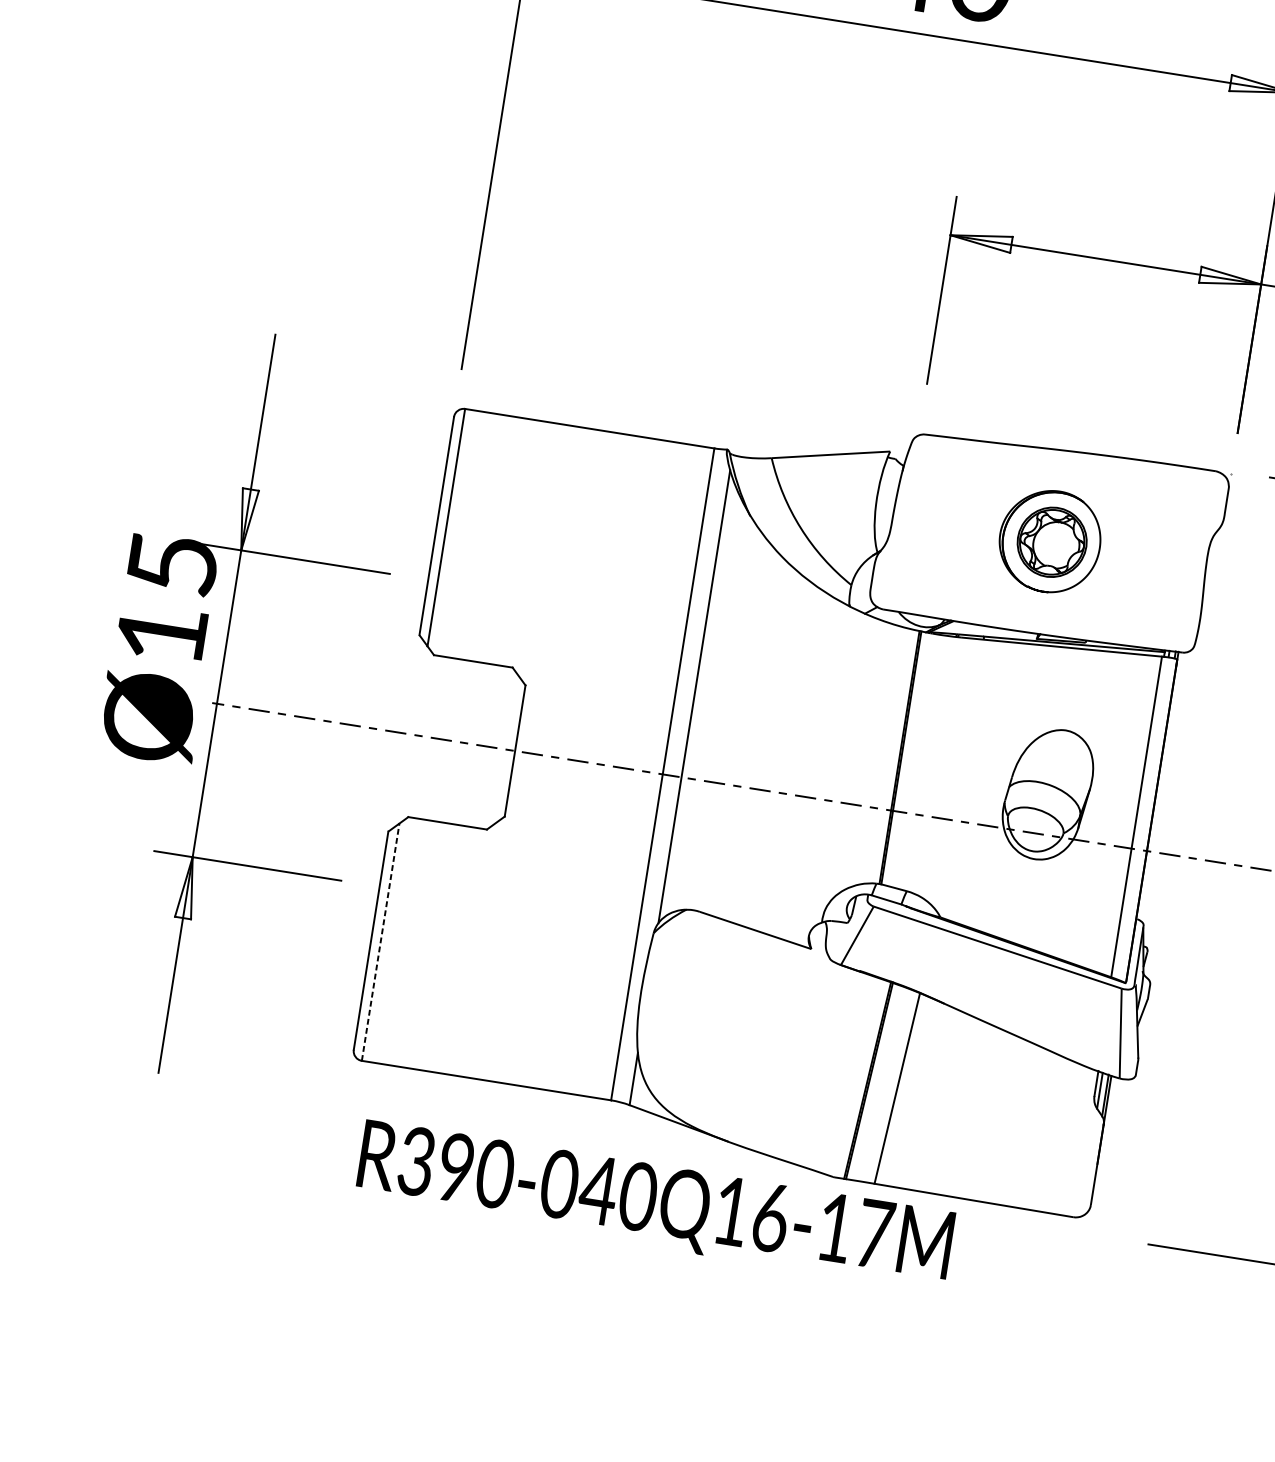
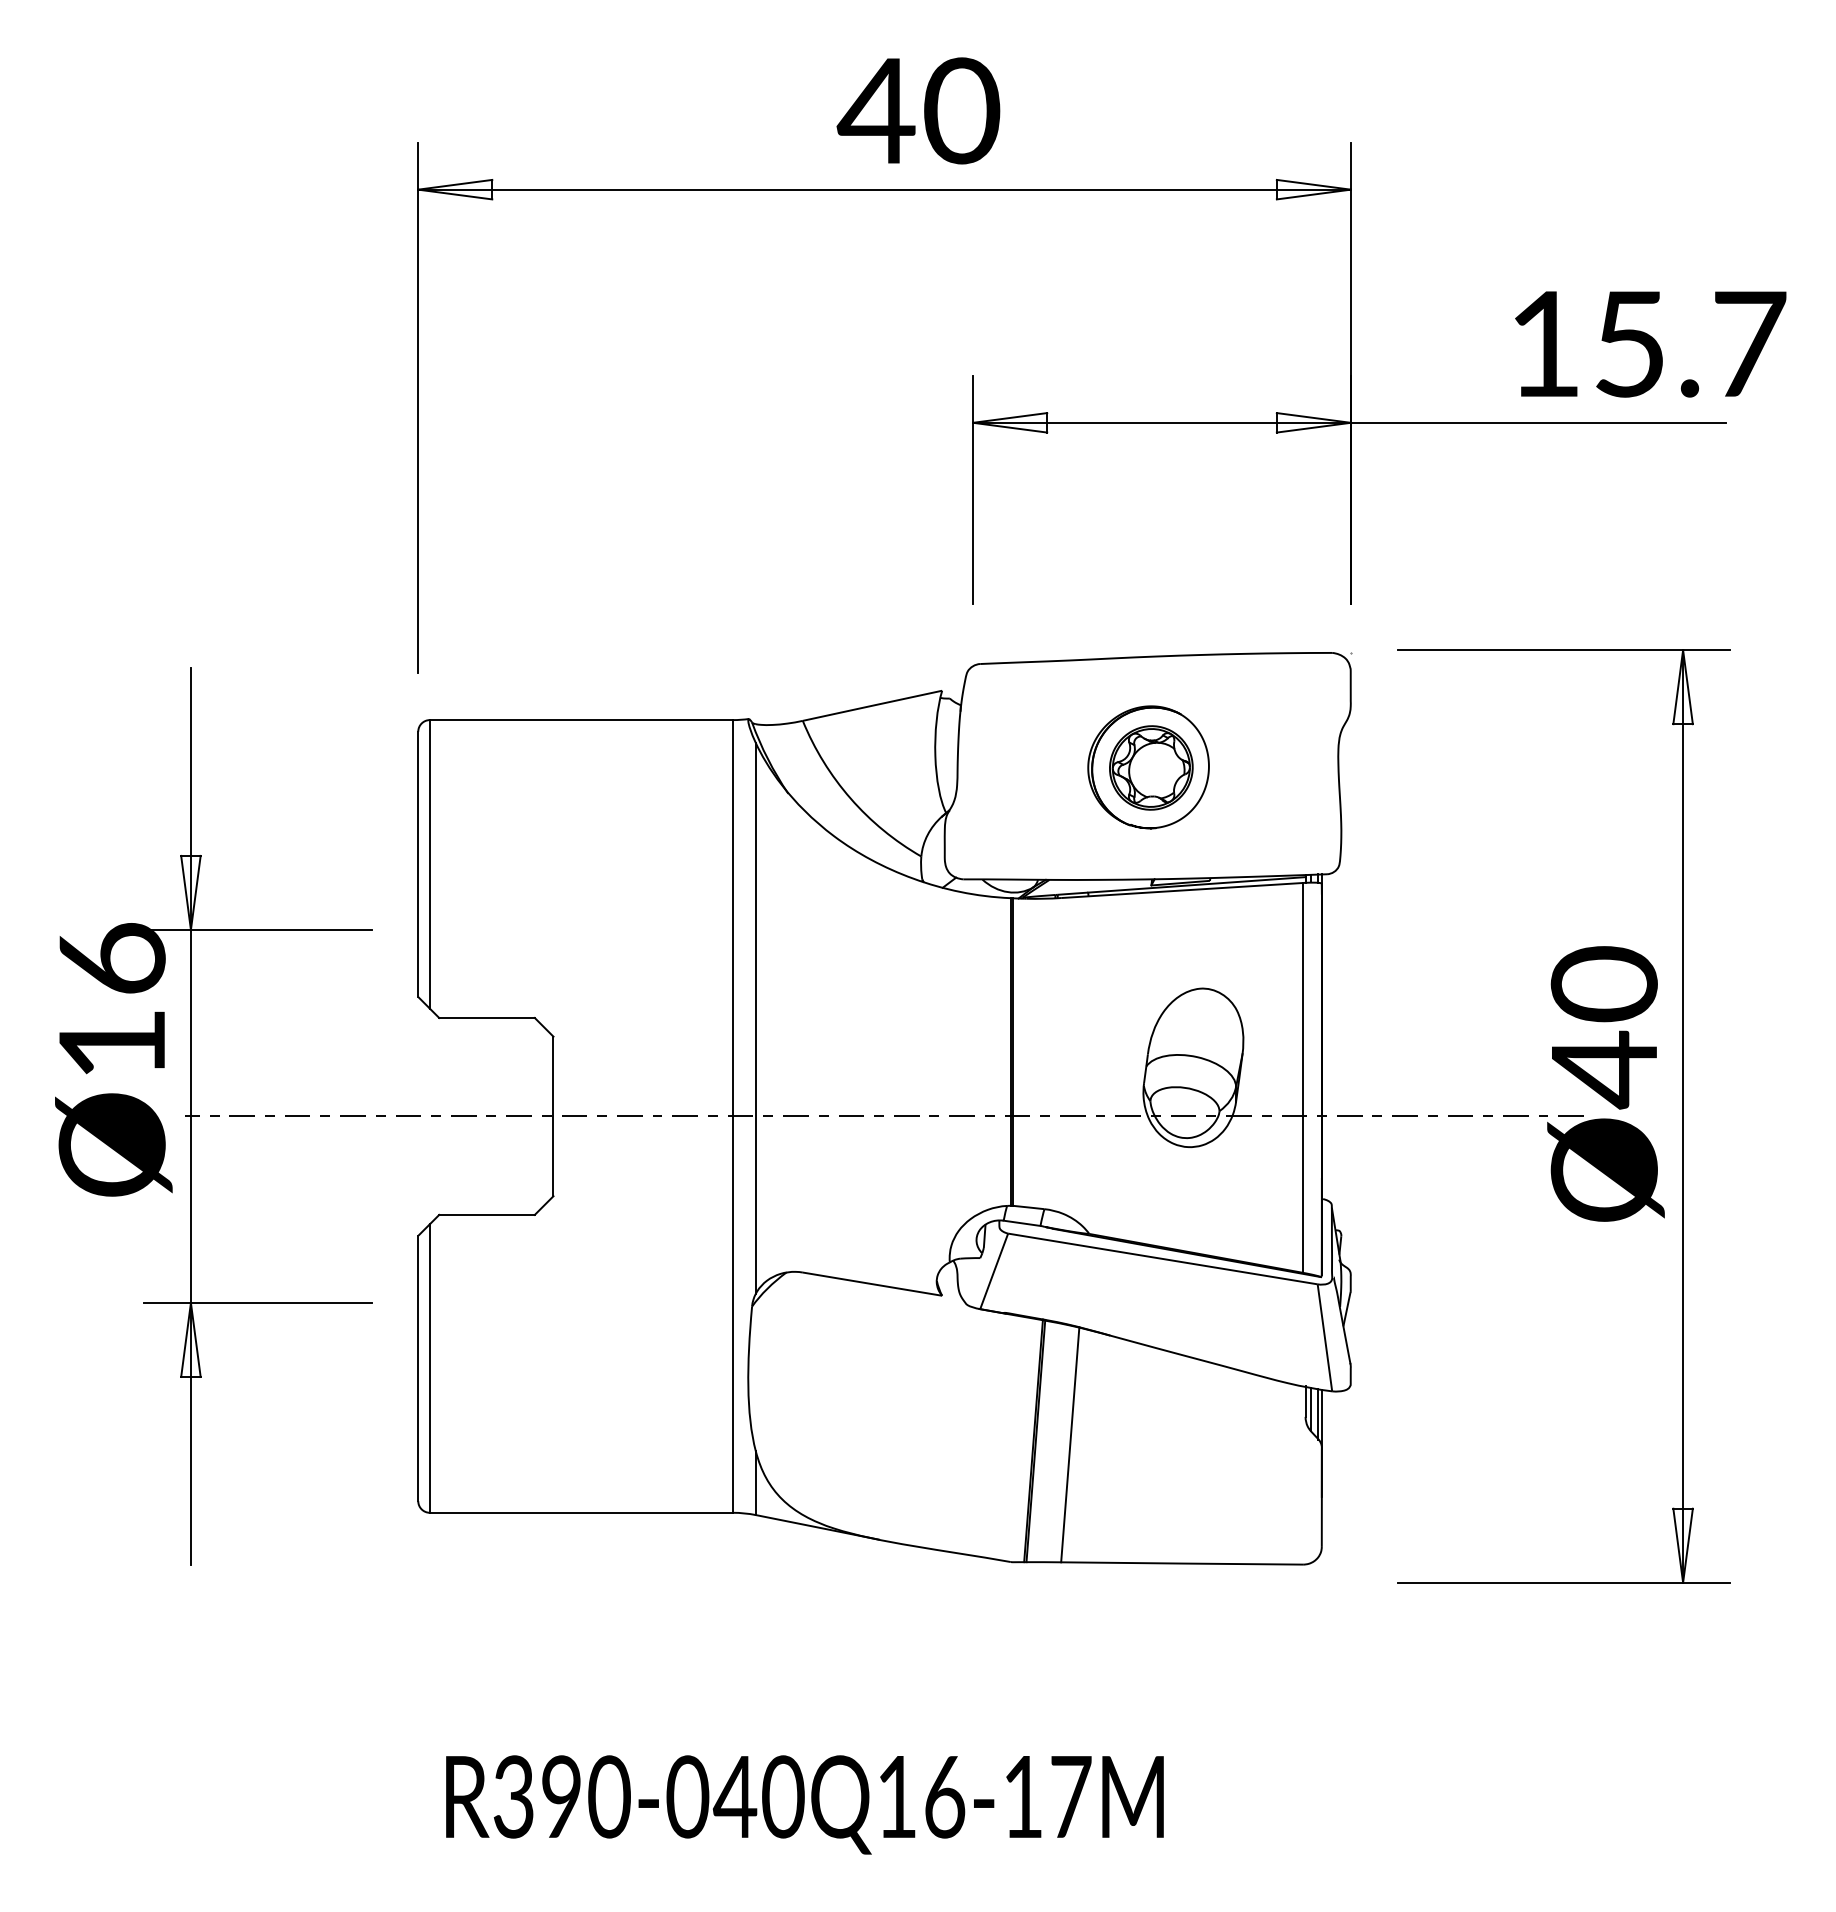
text: (173, 563) -> (112, 958), Ø15 -> Ø16
line: (380, 942) -> (429, 1368), dashed -> solid
text: (654, 1205) -> (804, 1804), moved

